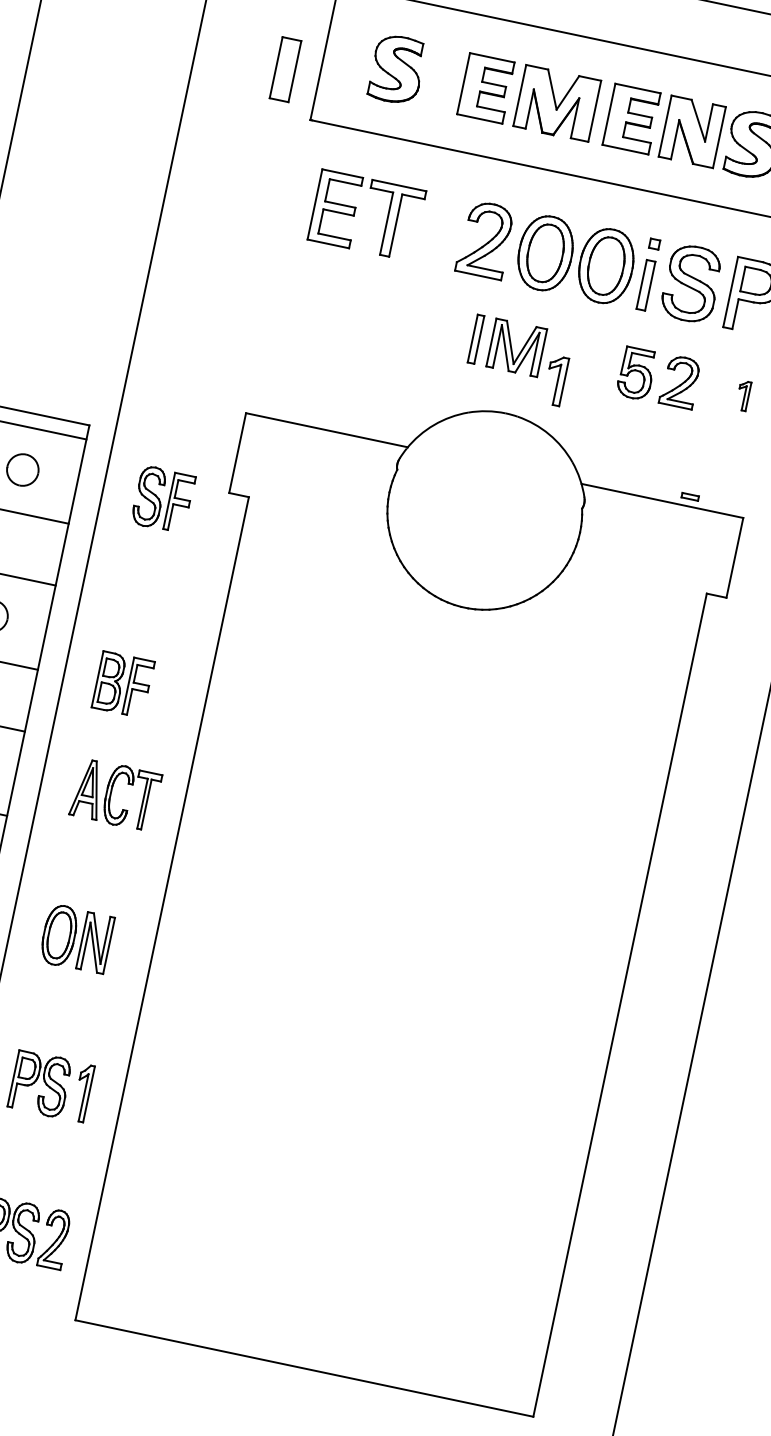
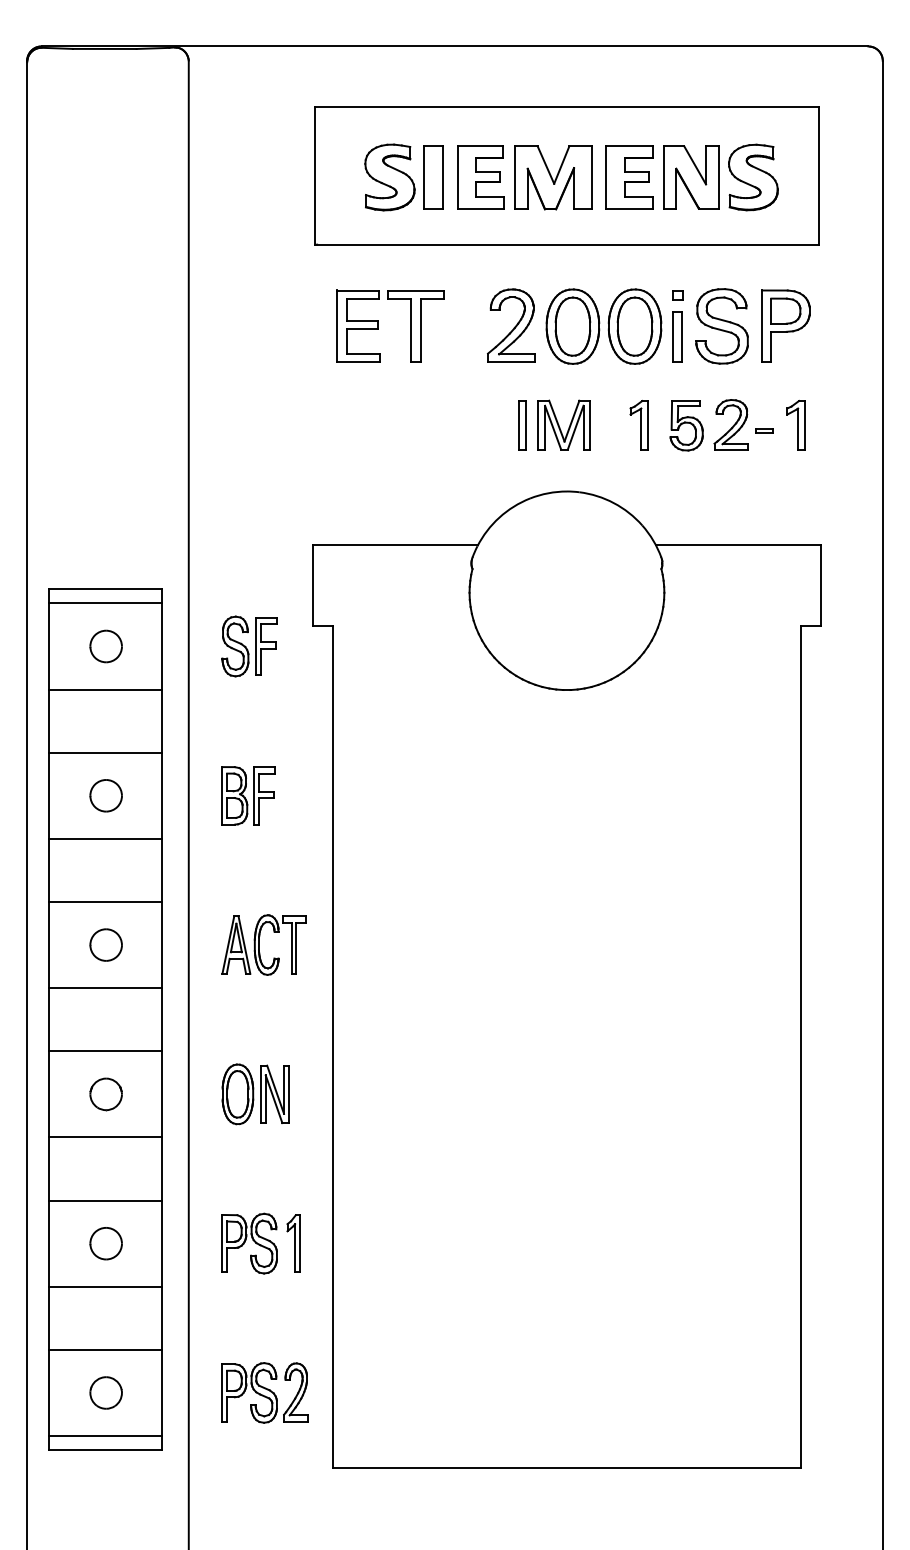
part: (285, 69) -> (433, 177), moved
part: (555, 379) -> (638, 424), moved
part: (742, 395) -> (795, 425), size x1.67
part: (690, 496) -> (764, 430), moved
part: (123, 684) -> (248, 795), moved

